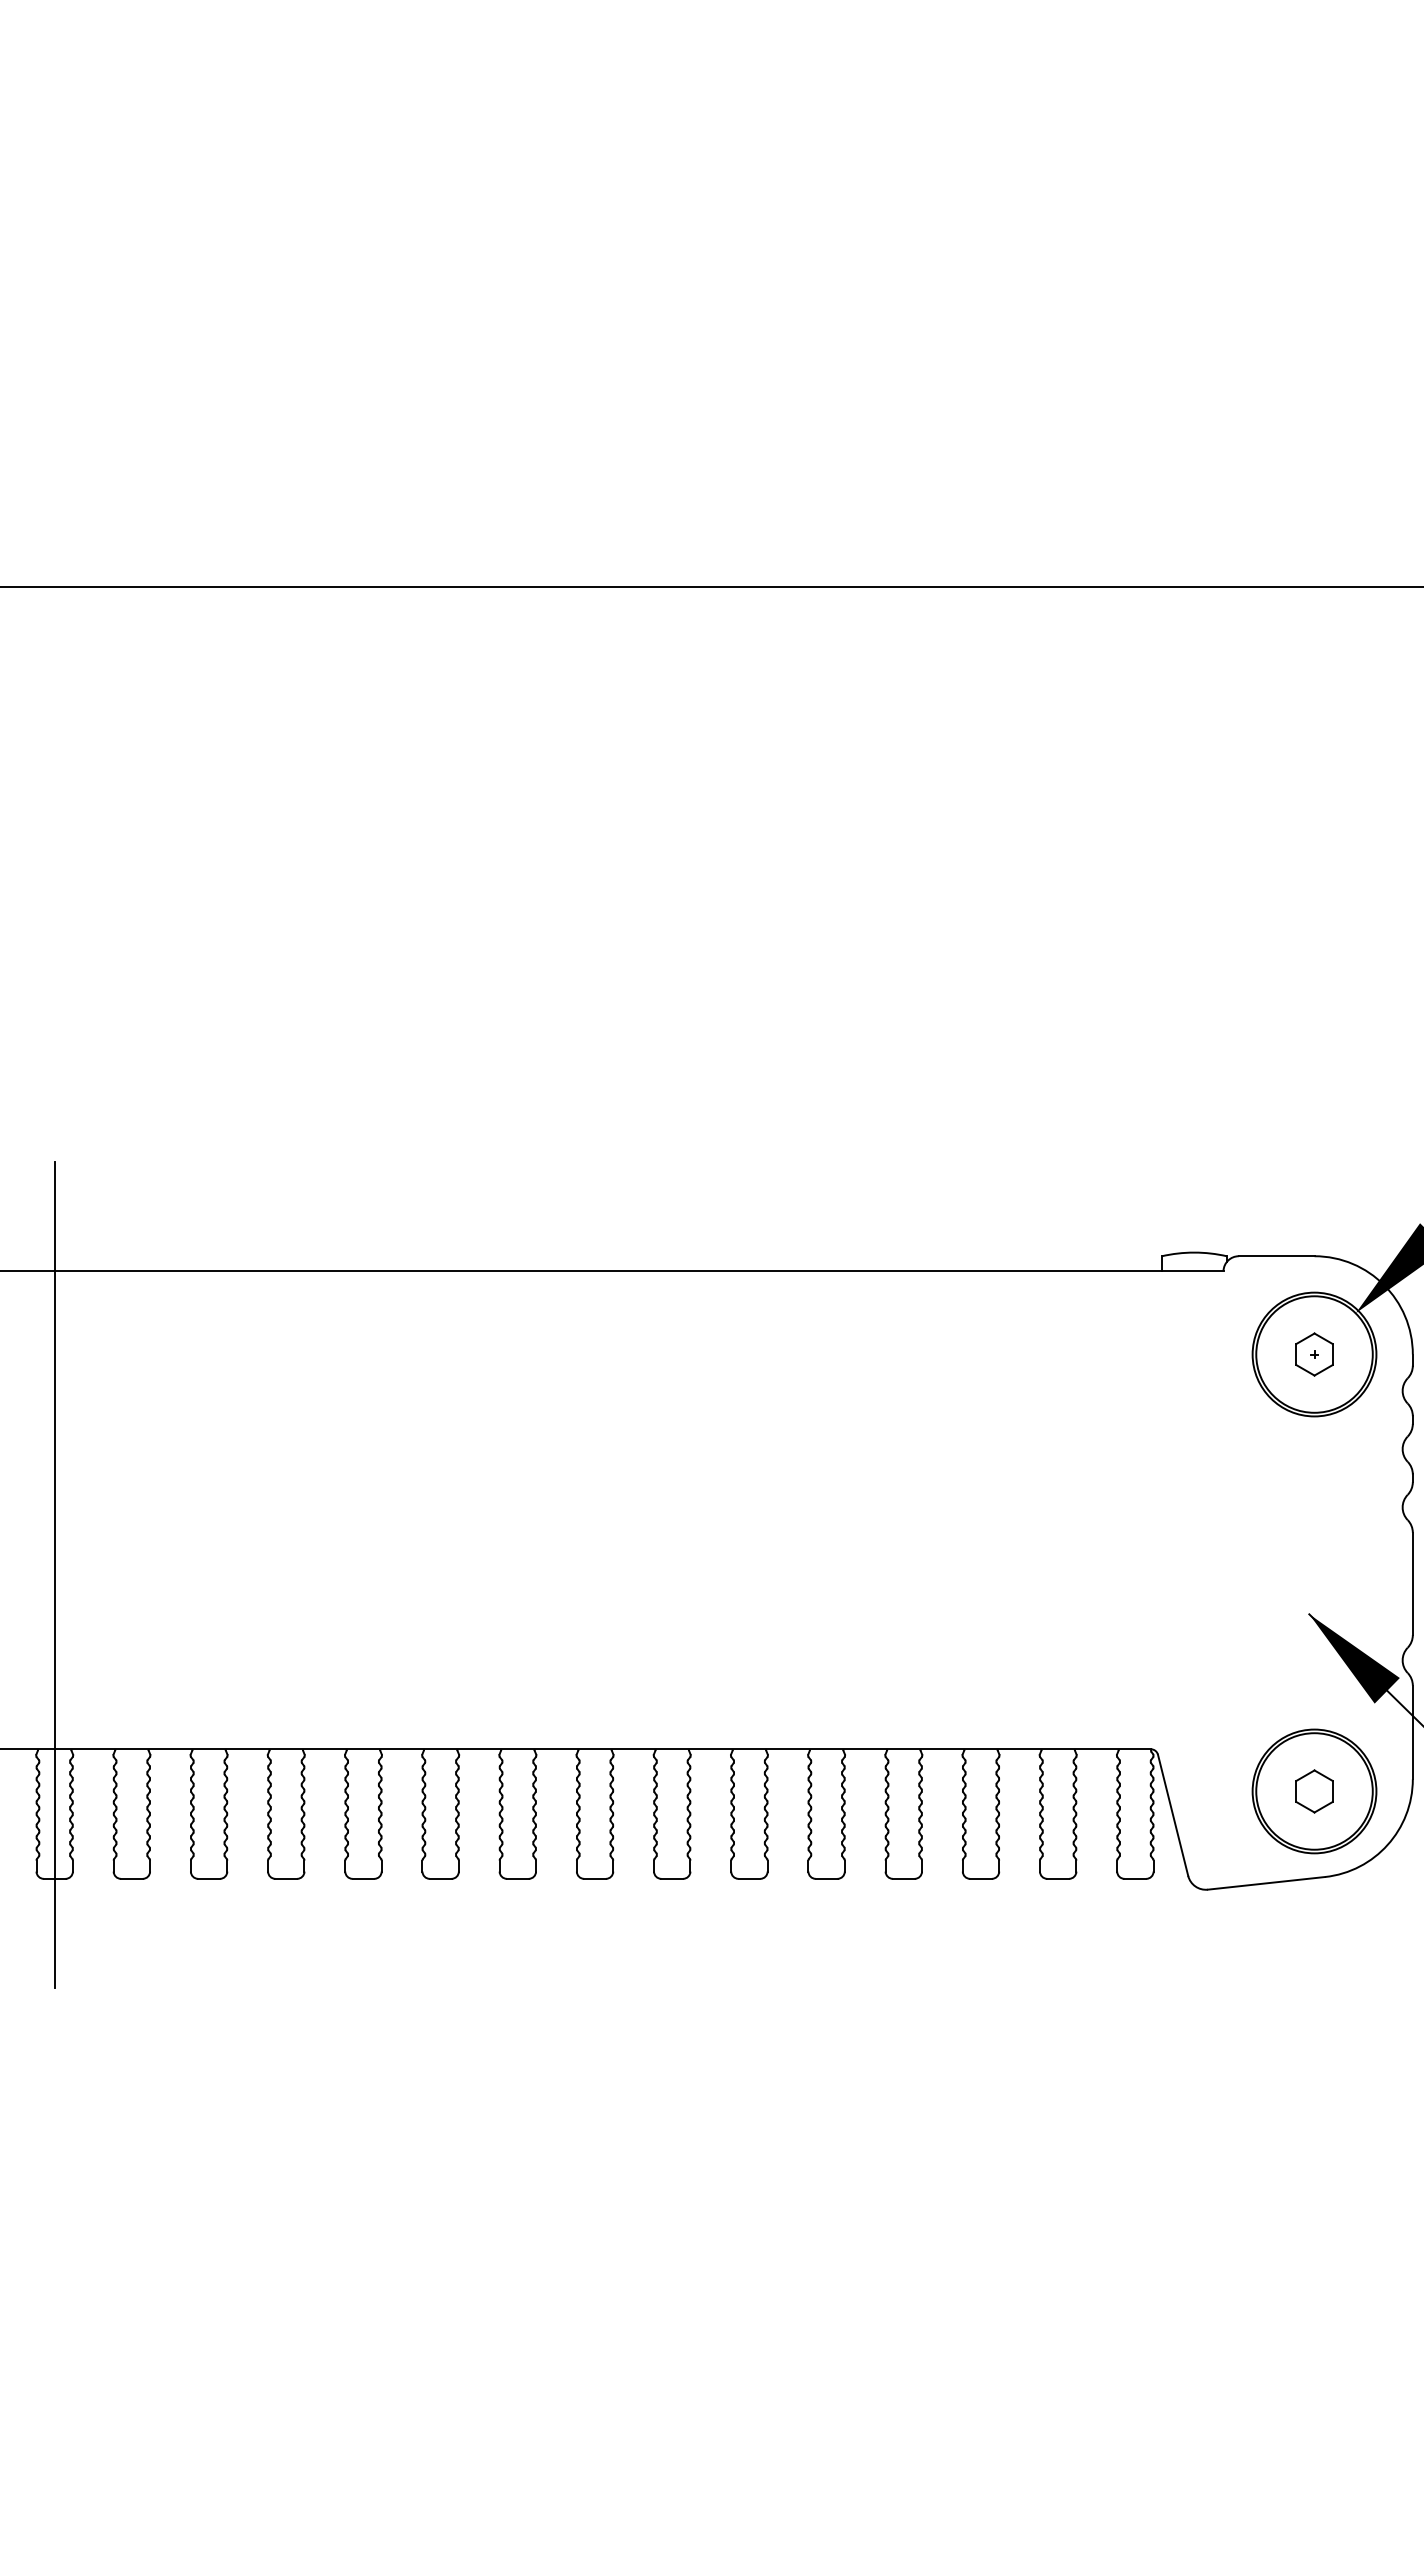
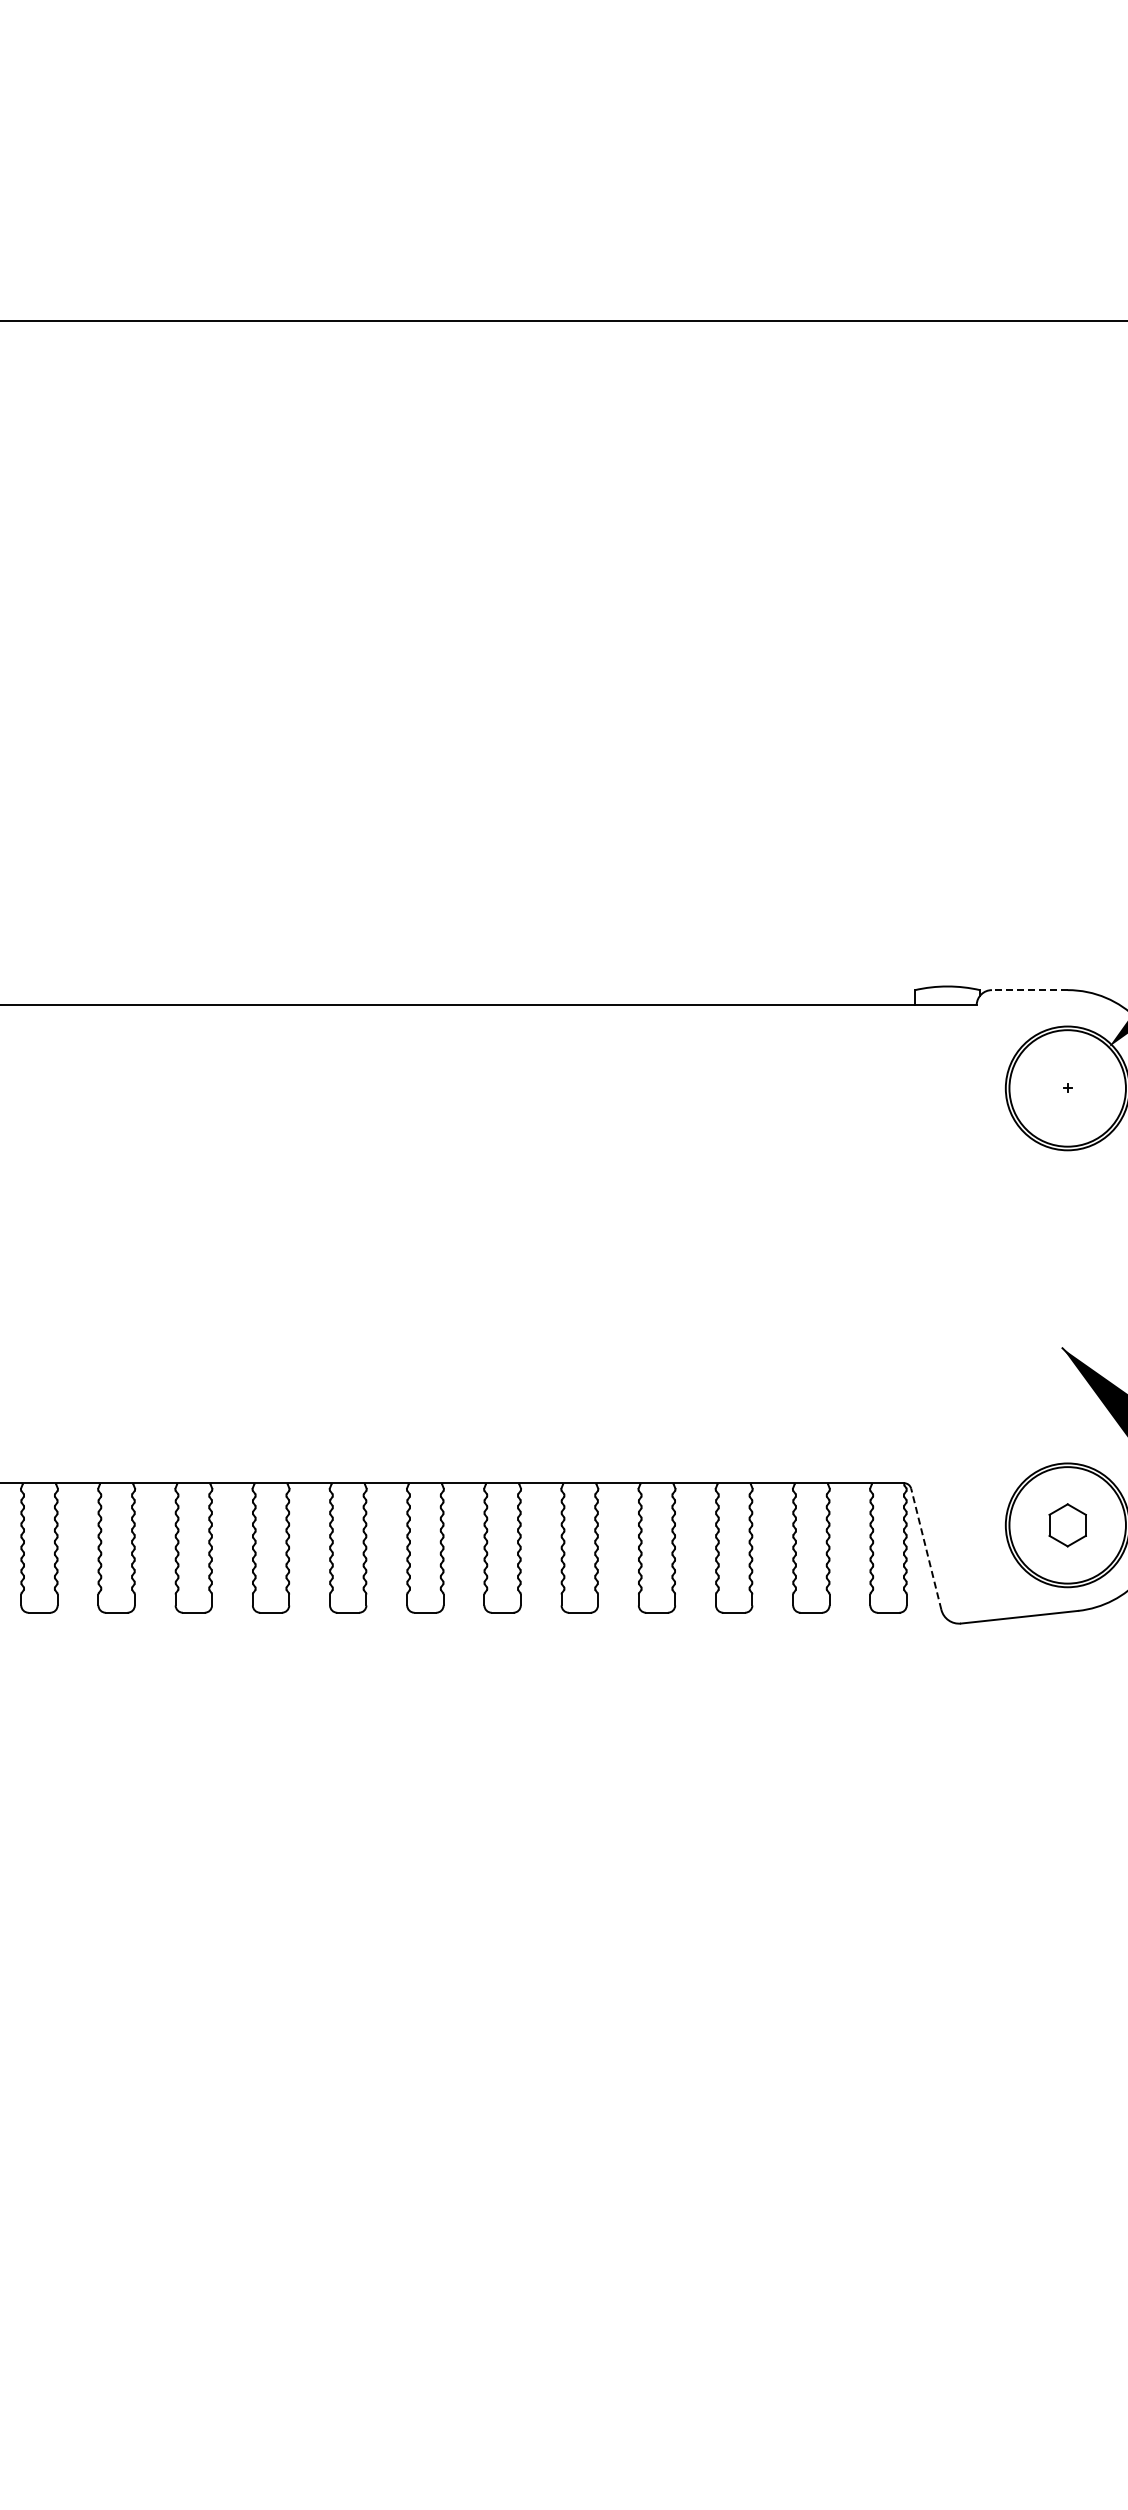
line: (1276, 1256) -> (1029, 990), solid -> dashed
part: (1314, 1354) -> (1067, 1088), removed
line: (1173, 1814) -> (926, 1548), solid -> dashed

